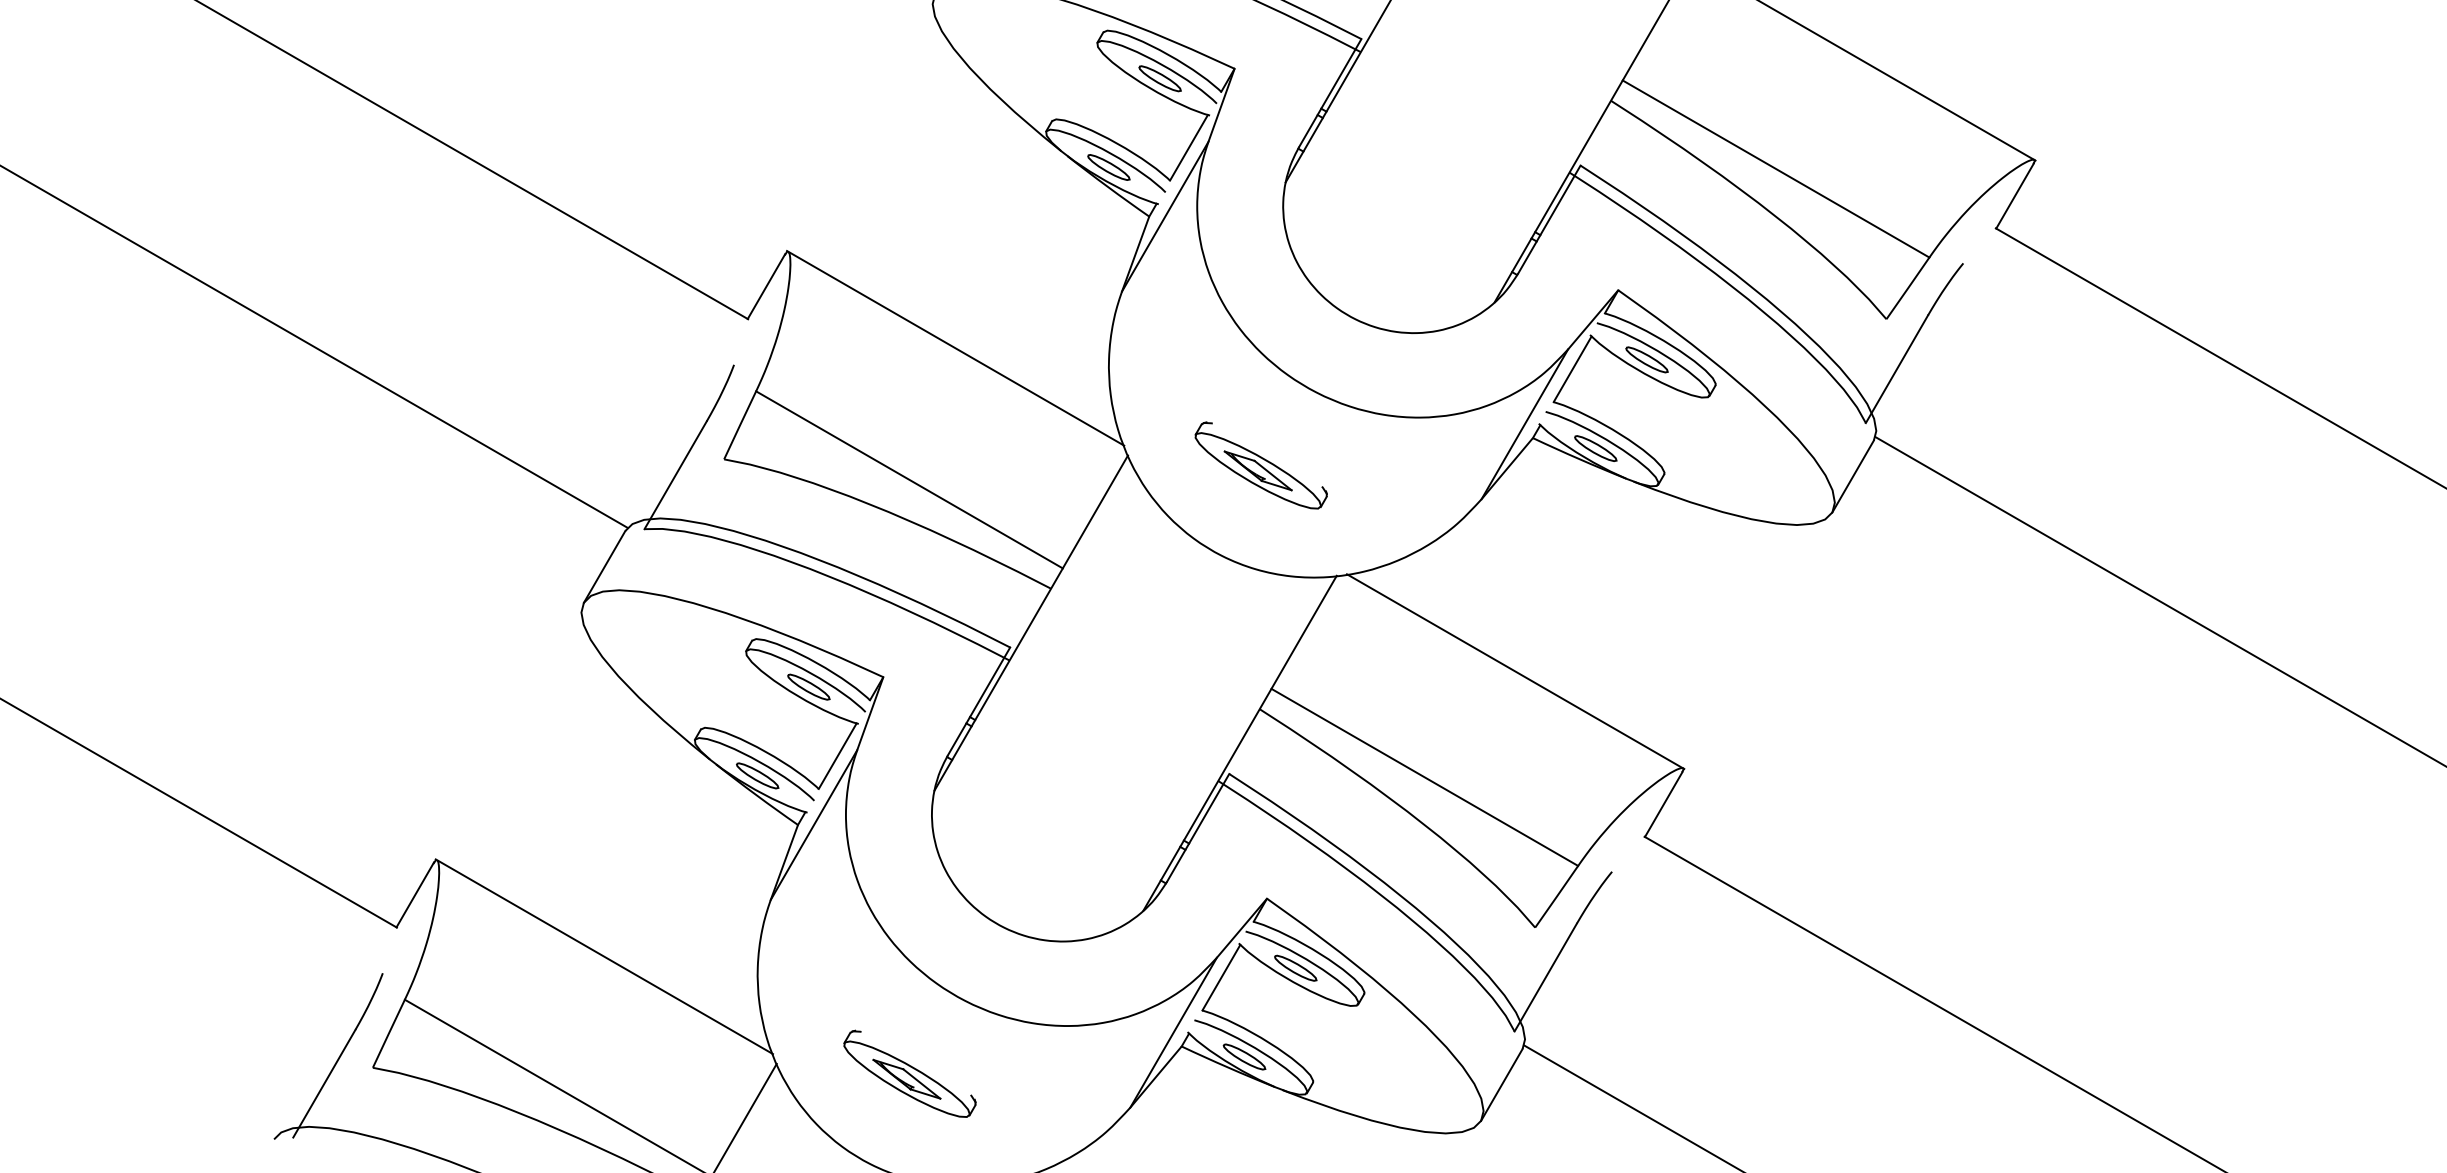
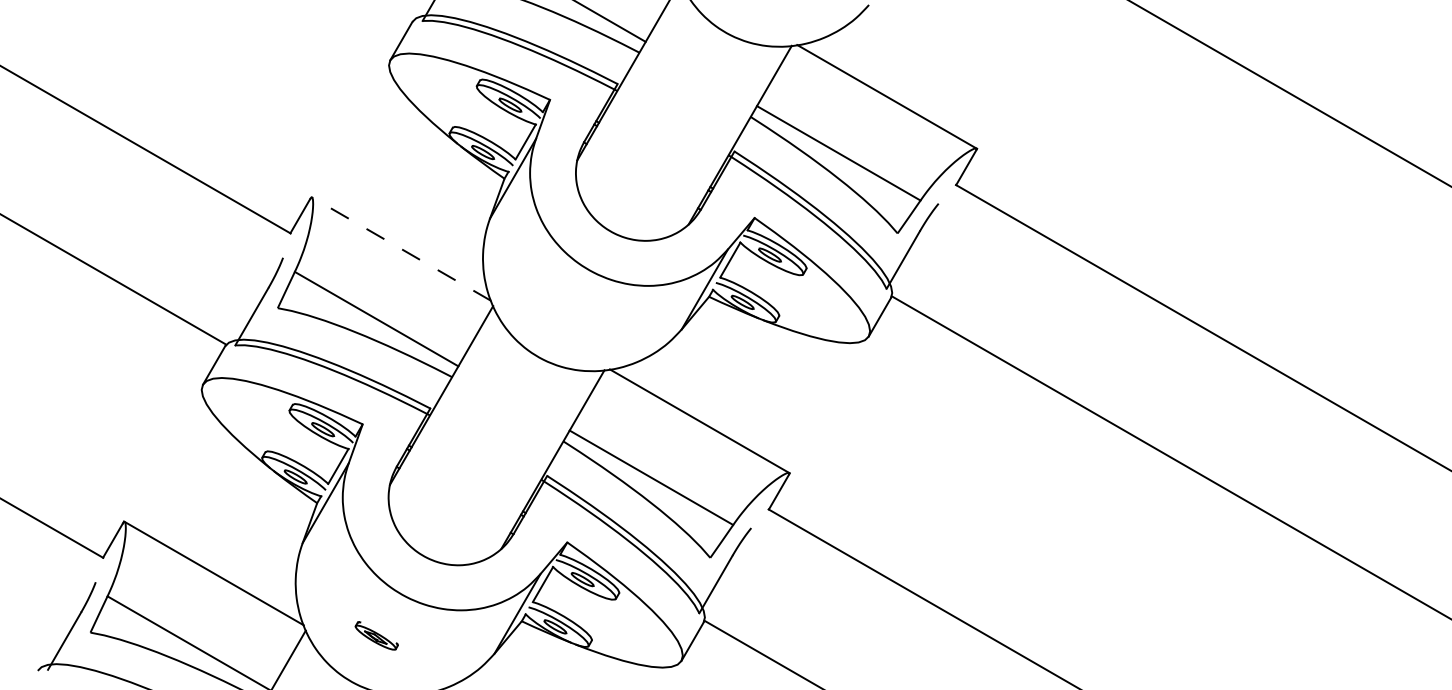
line: (956, 347) -> (401, 248), solid -> dashed
part: (1261, 465) -> (564, 311), removed
part: (909, 1073) -> (376, 635), size x0.6

